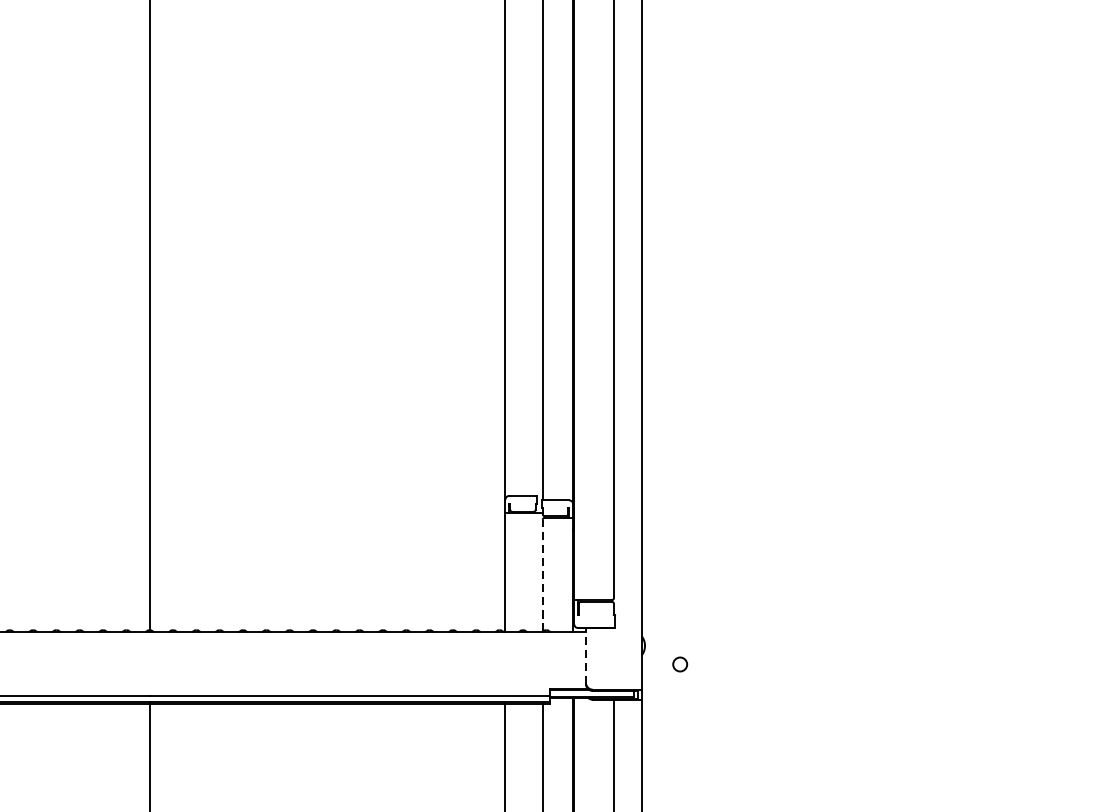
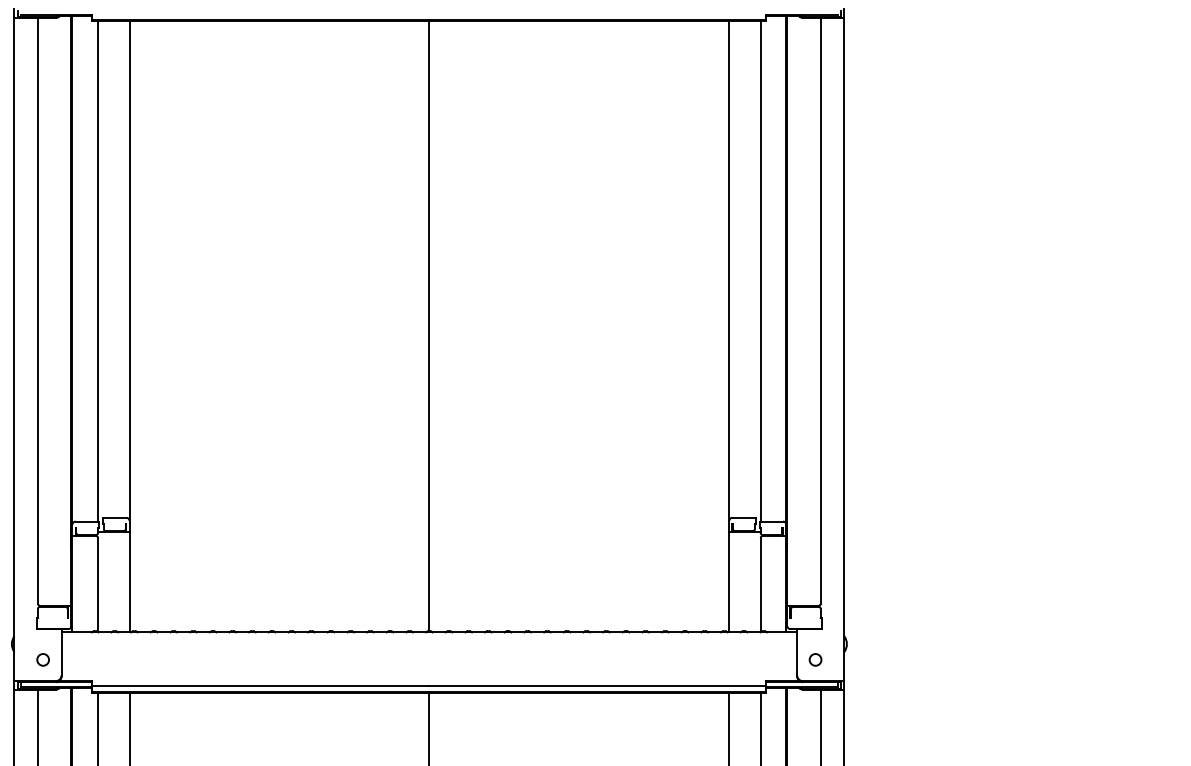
line: (542, 575) -> (760, 584), dashed -> solid
line: (586, 655) -> (797, 652), dashed -> solid
circle: (680, 664) -> (815, 659), moved

